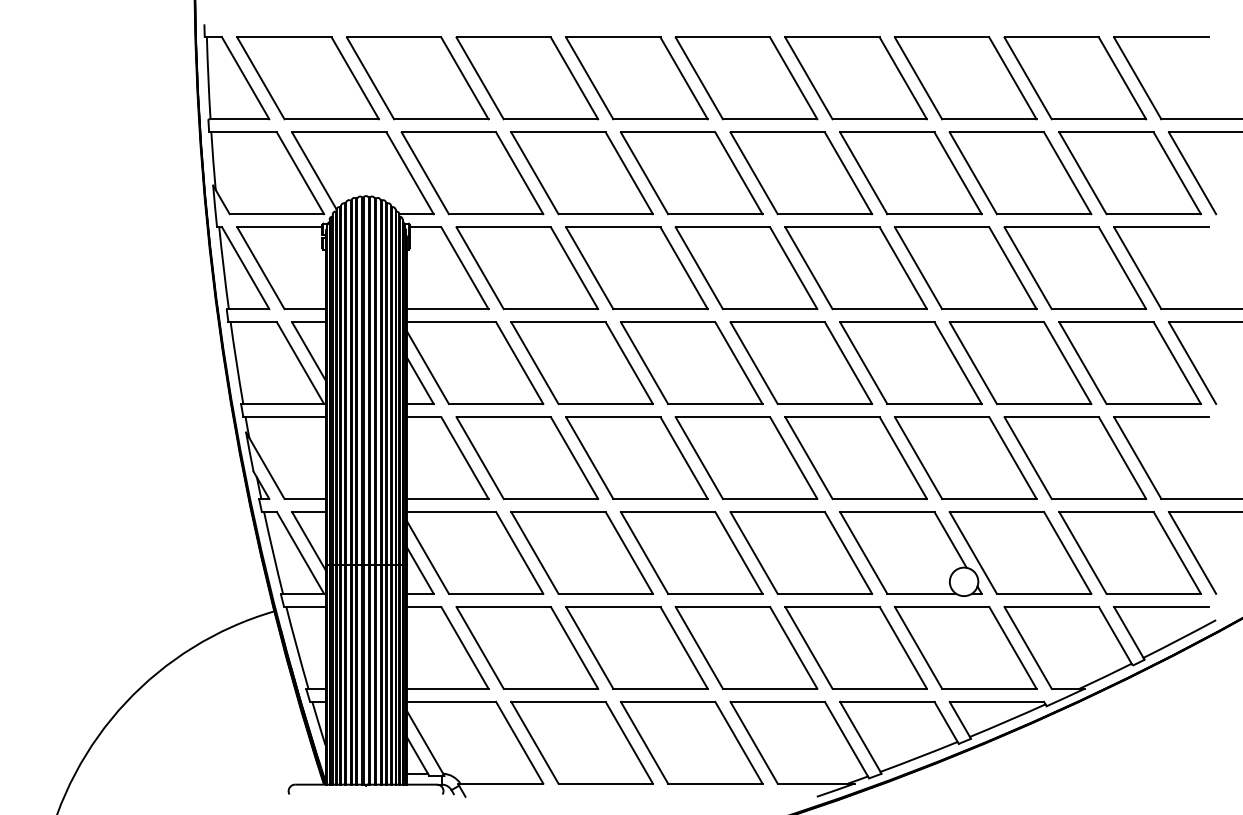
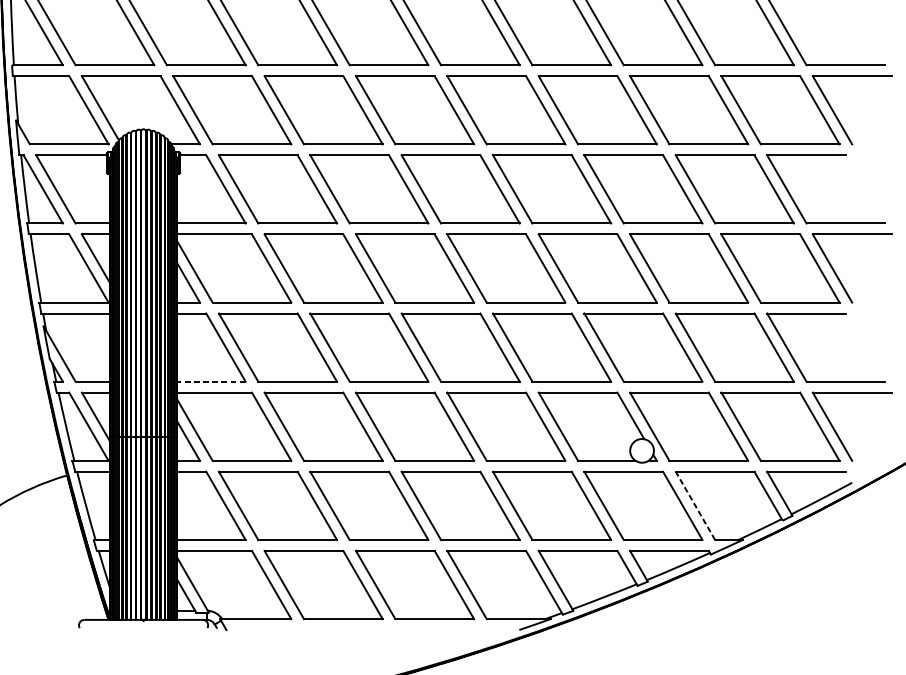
line: (447, 498) -> (211, 381), solid -> dashed
line: (1027, 647) -> (694, 505), solid -> dashed

